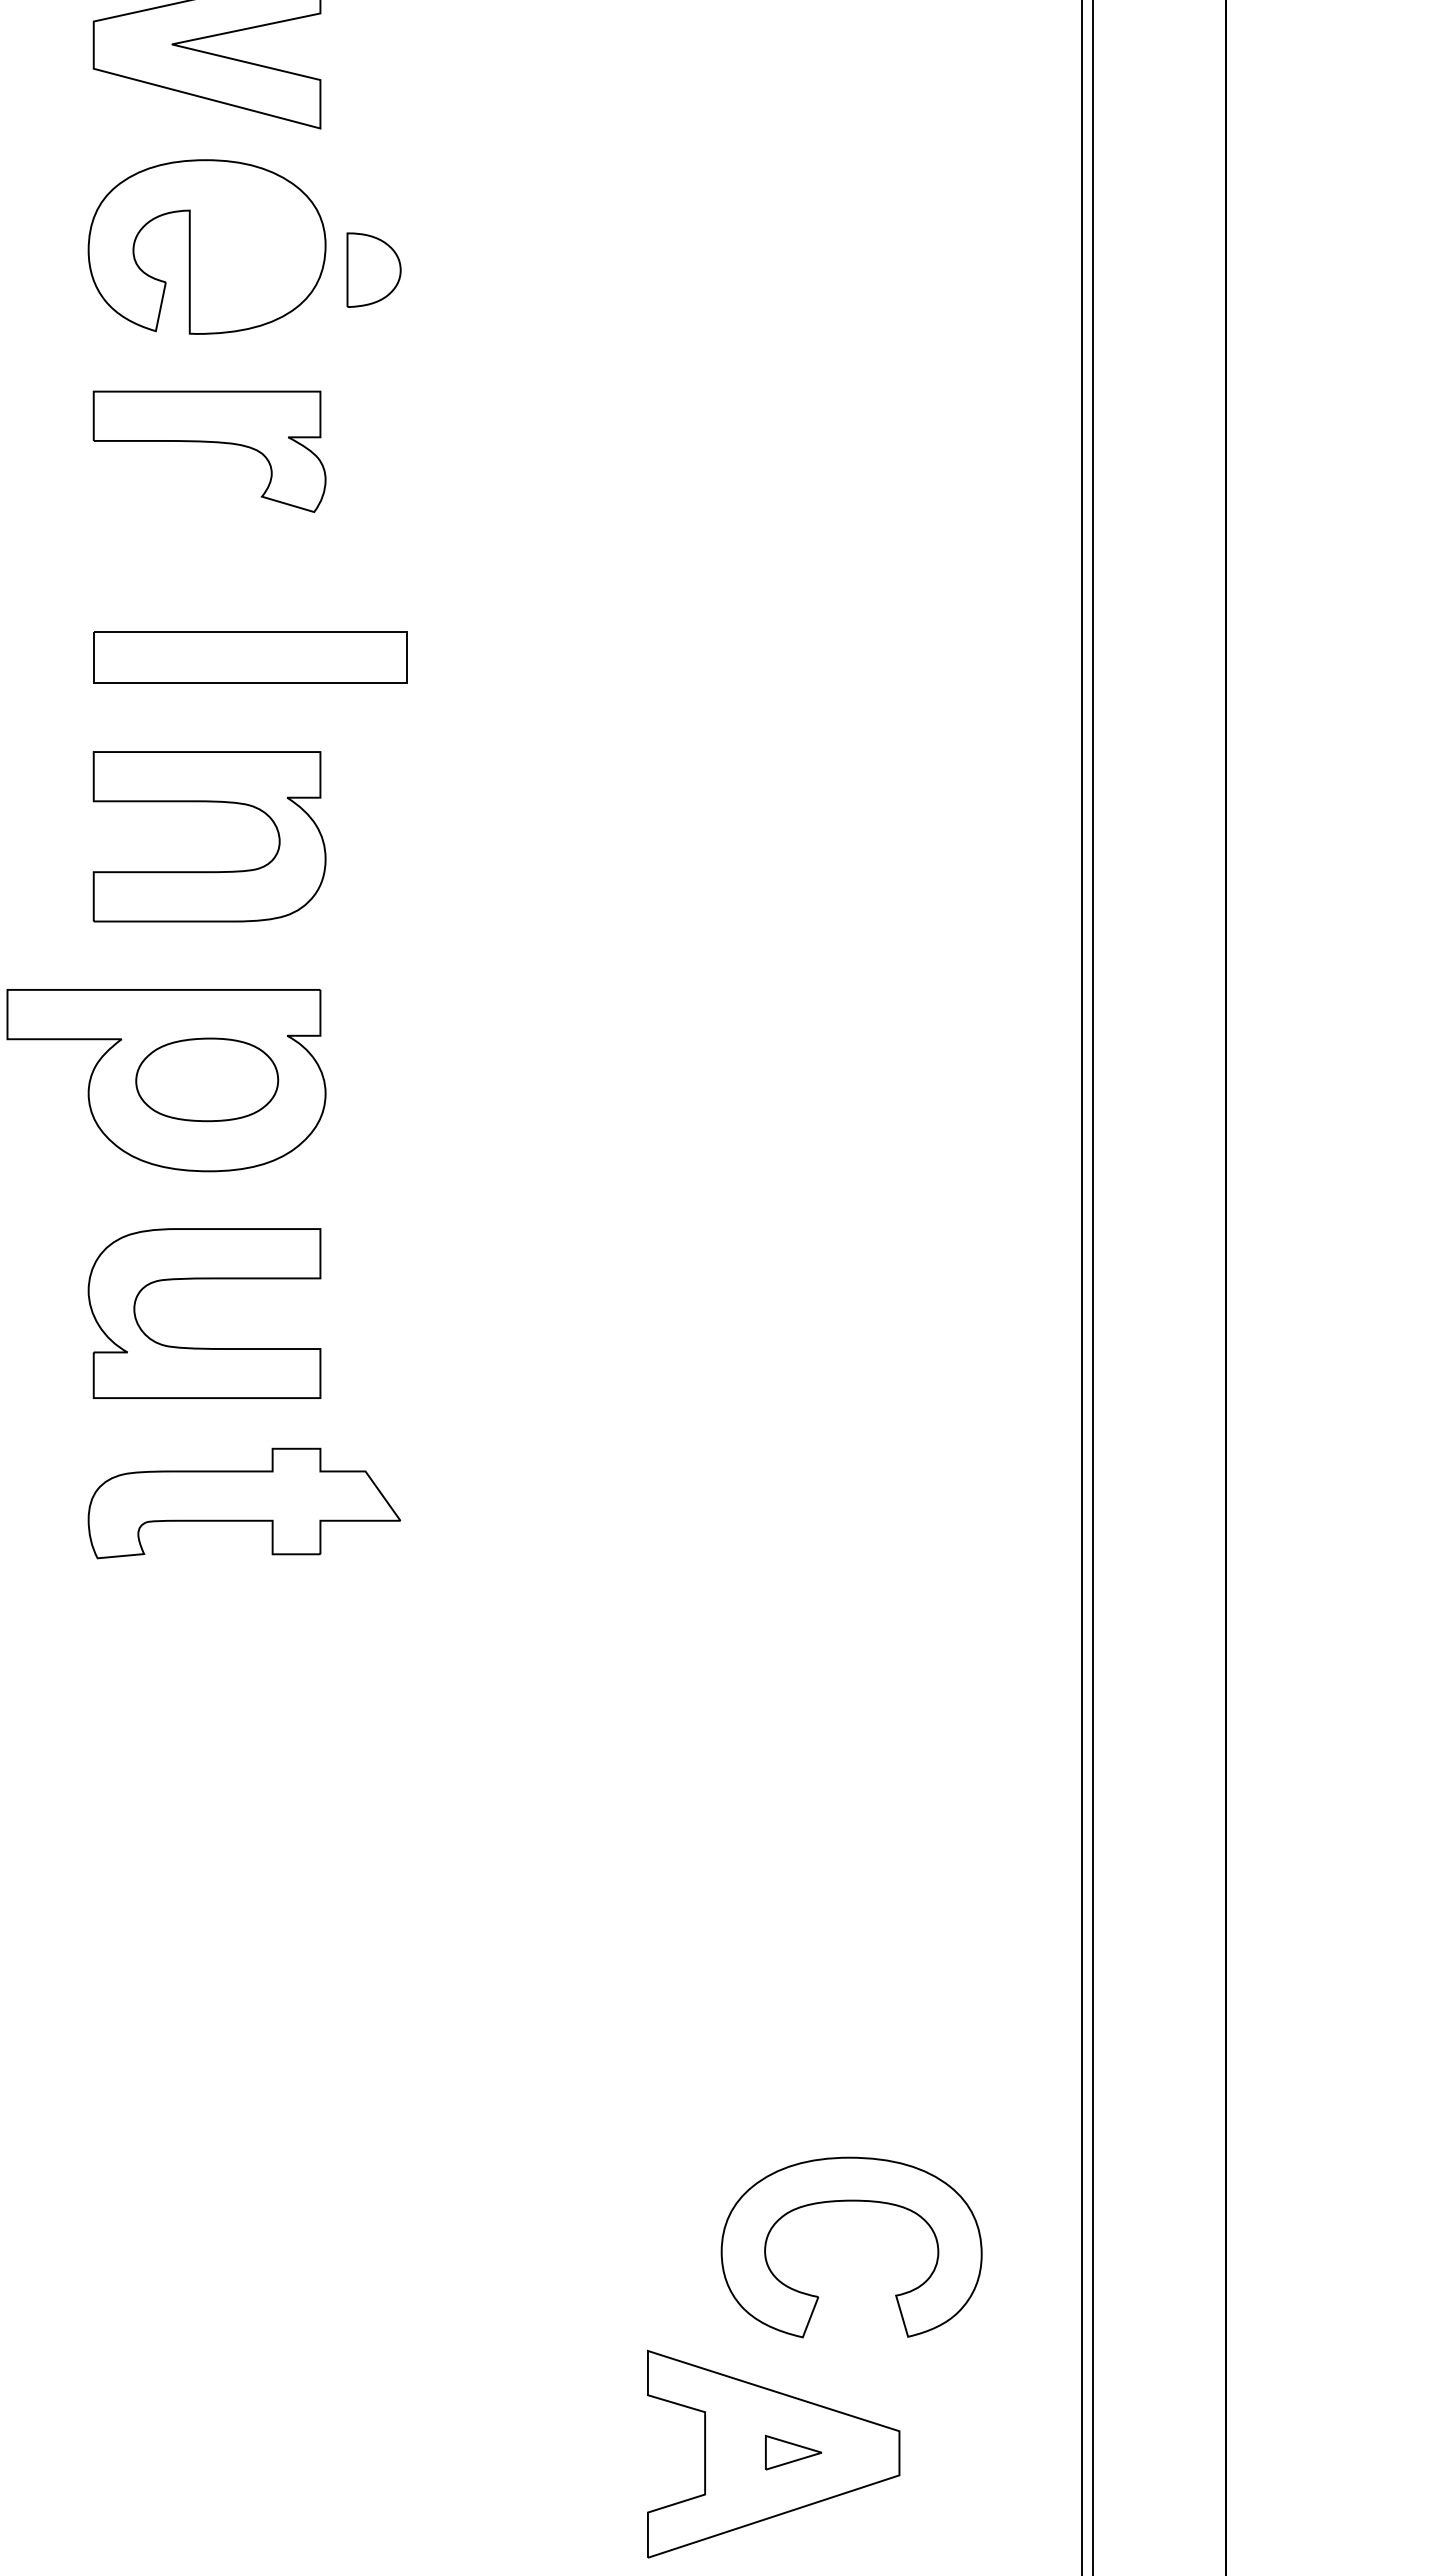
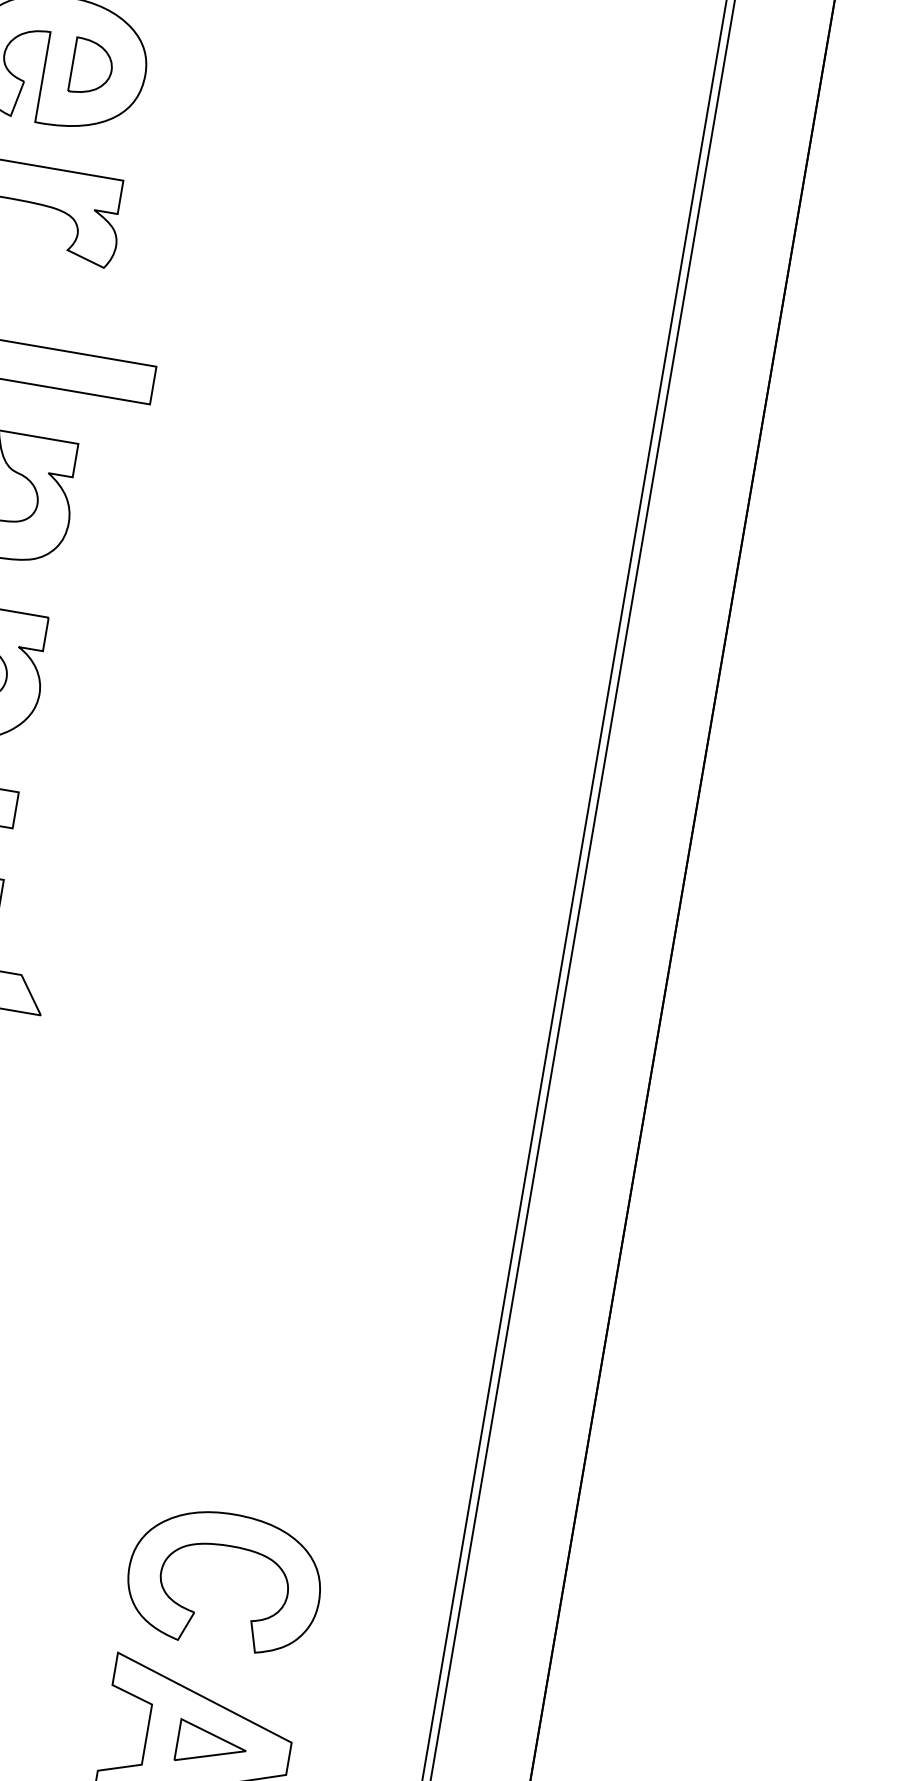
part: (373, 269) -> (91, 66), moved
part: (851, 2201) -> (230, 1546), moved
part: (793, 2452) -> (211, 1745), size x1.67

